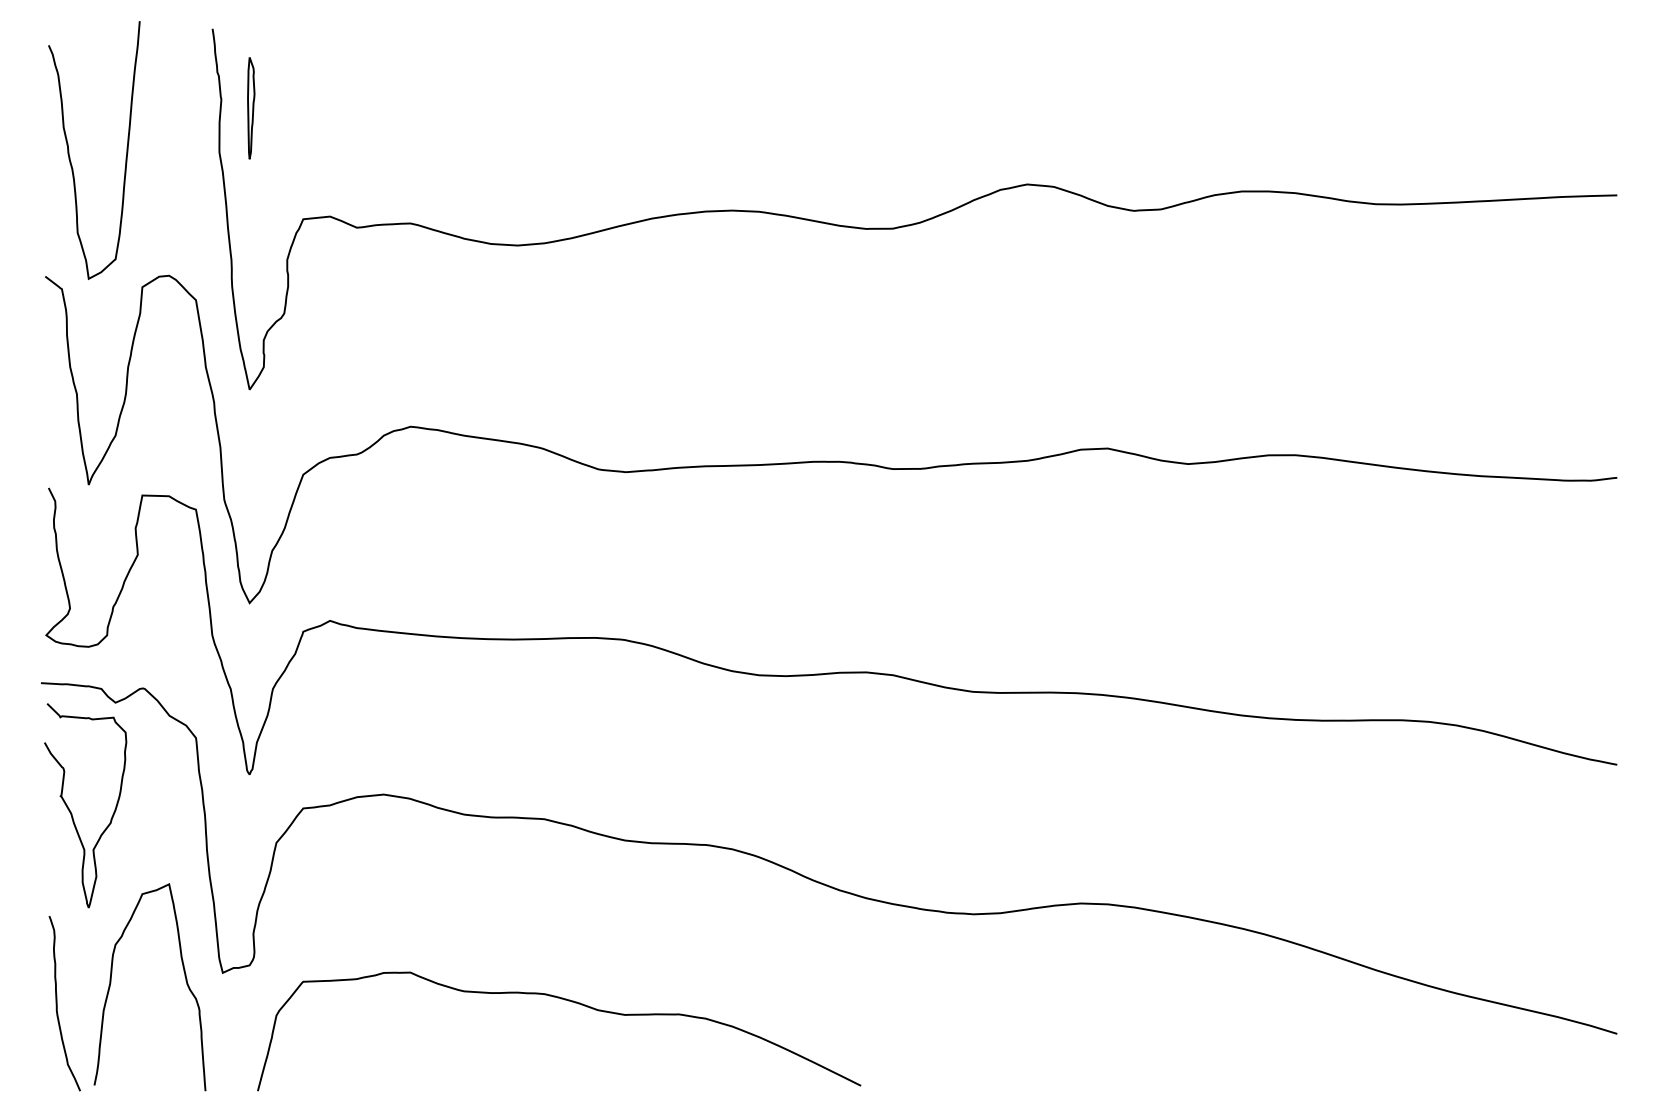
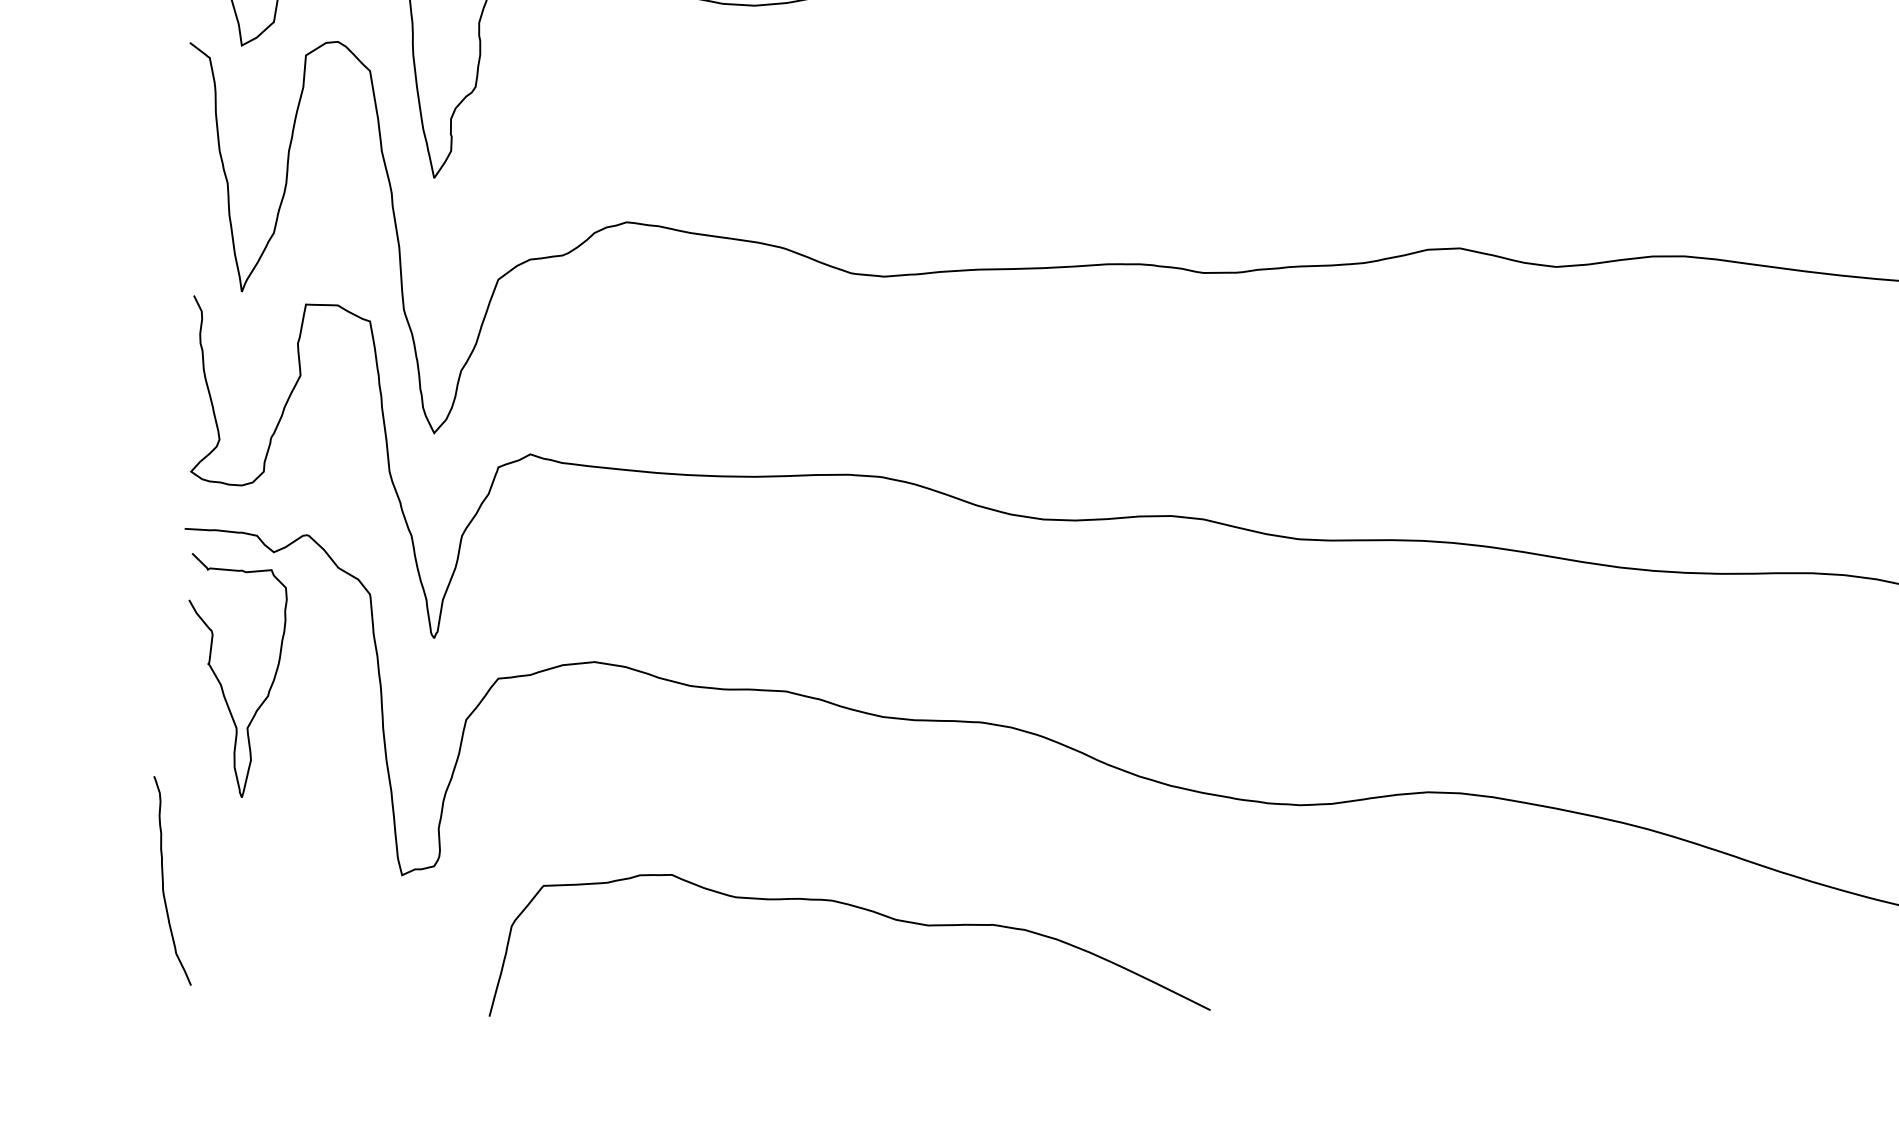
curve: (185, 980) -> (357, 884), removed
curve: (568, 1001) -> (860, 909), moved
curve: (57, 1003) -> (163, 880), moved

